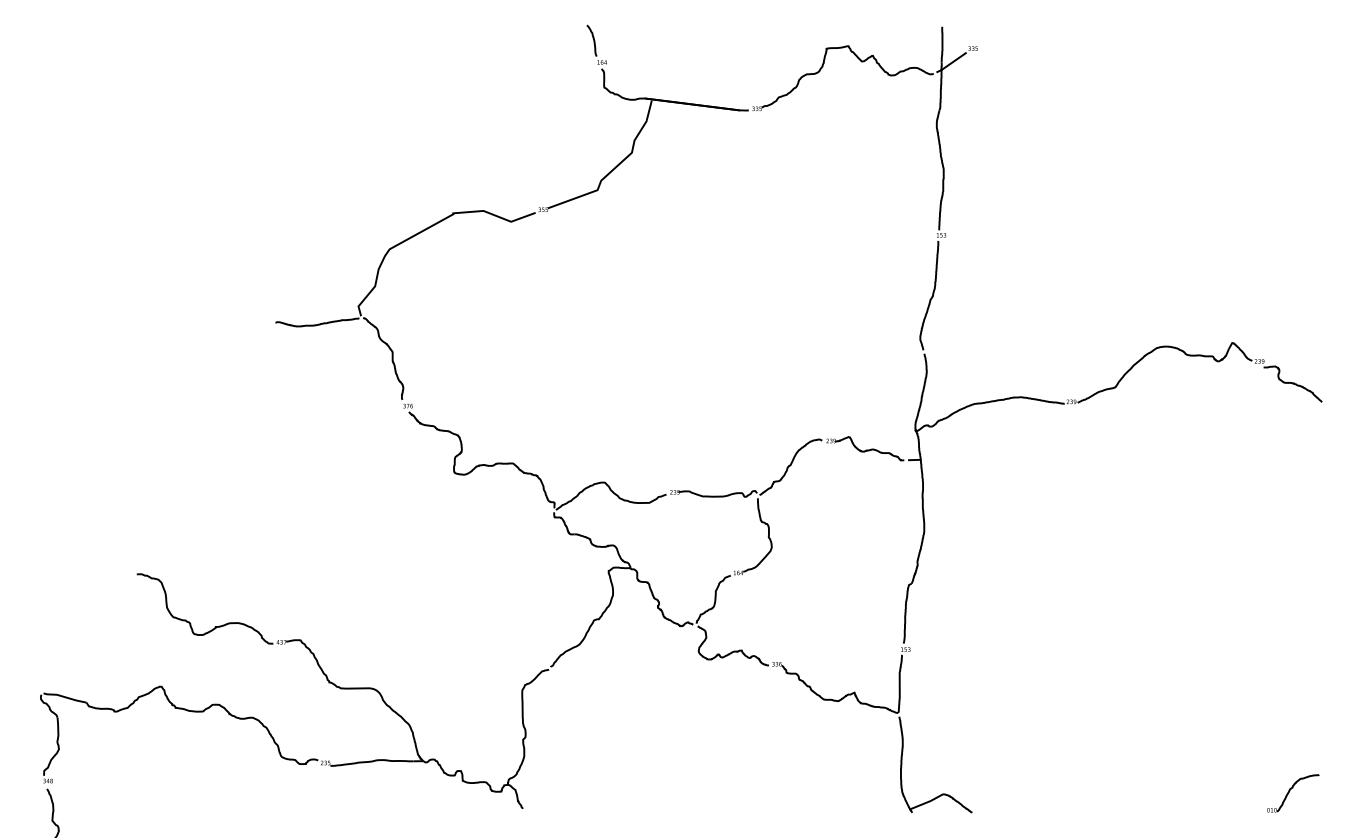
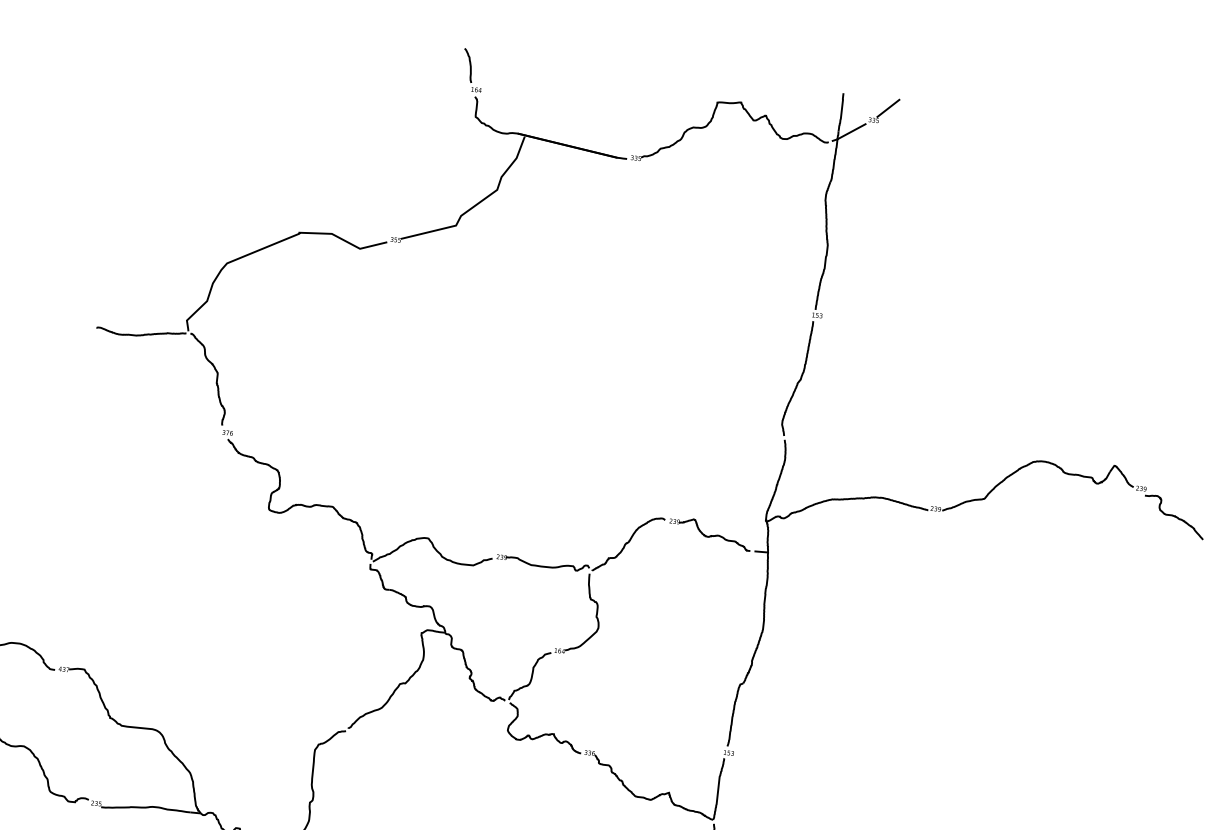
line: (985, 36) -> (888, 108), added

